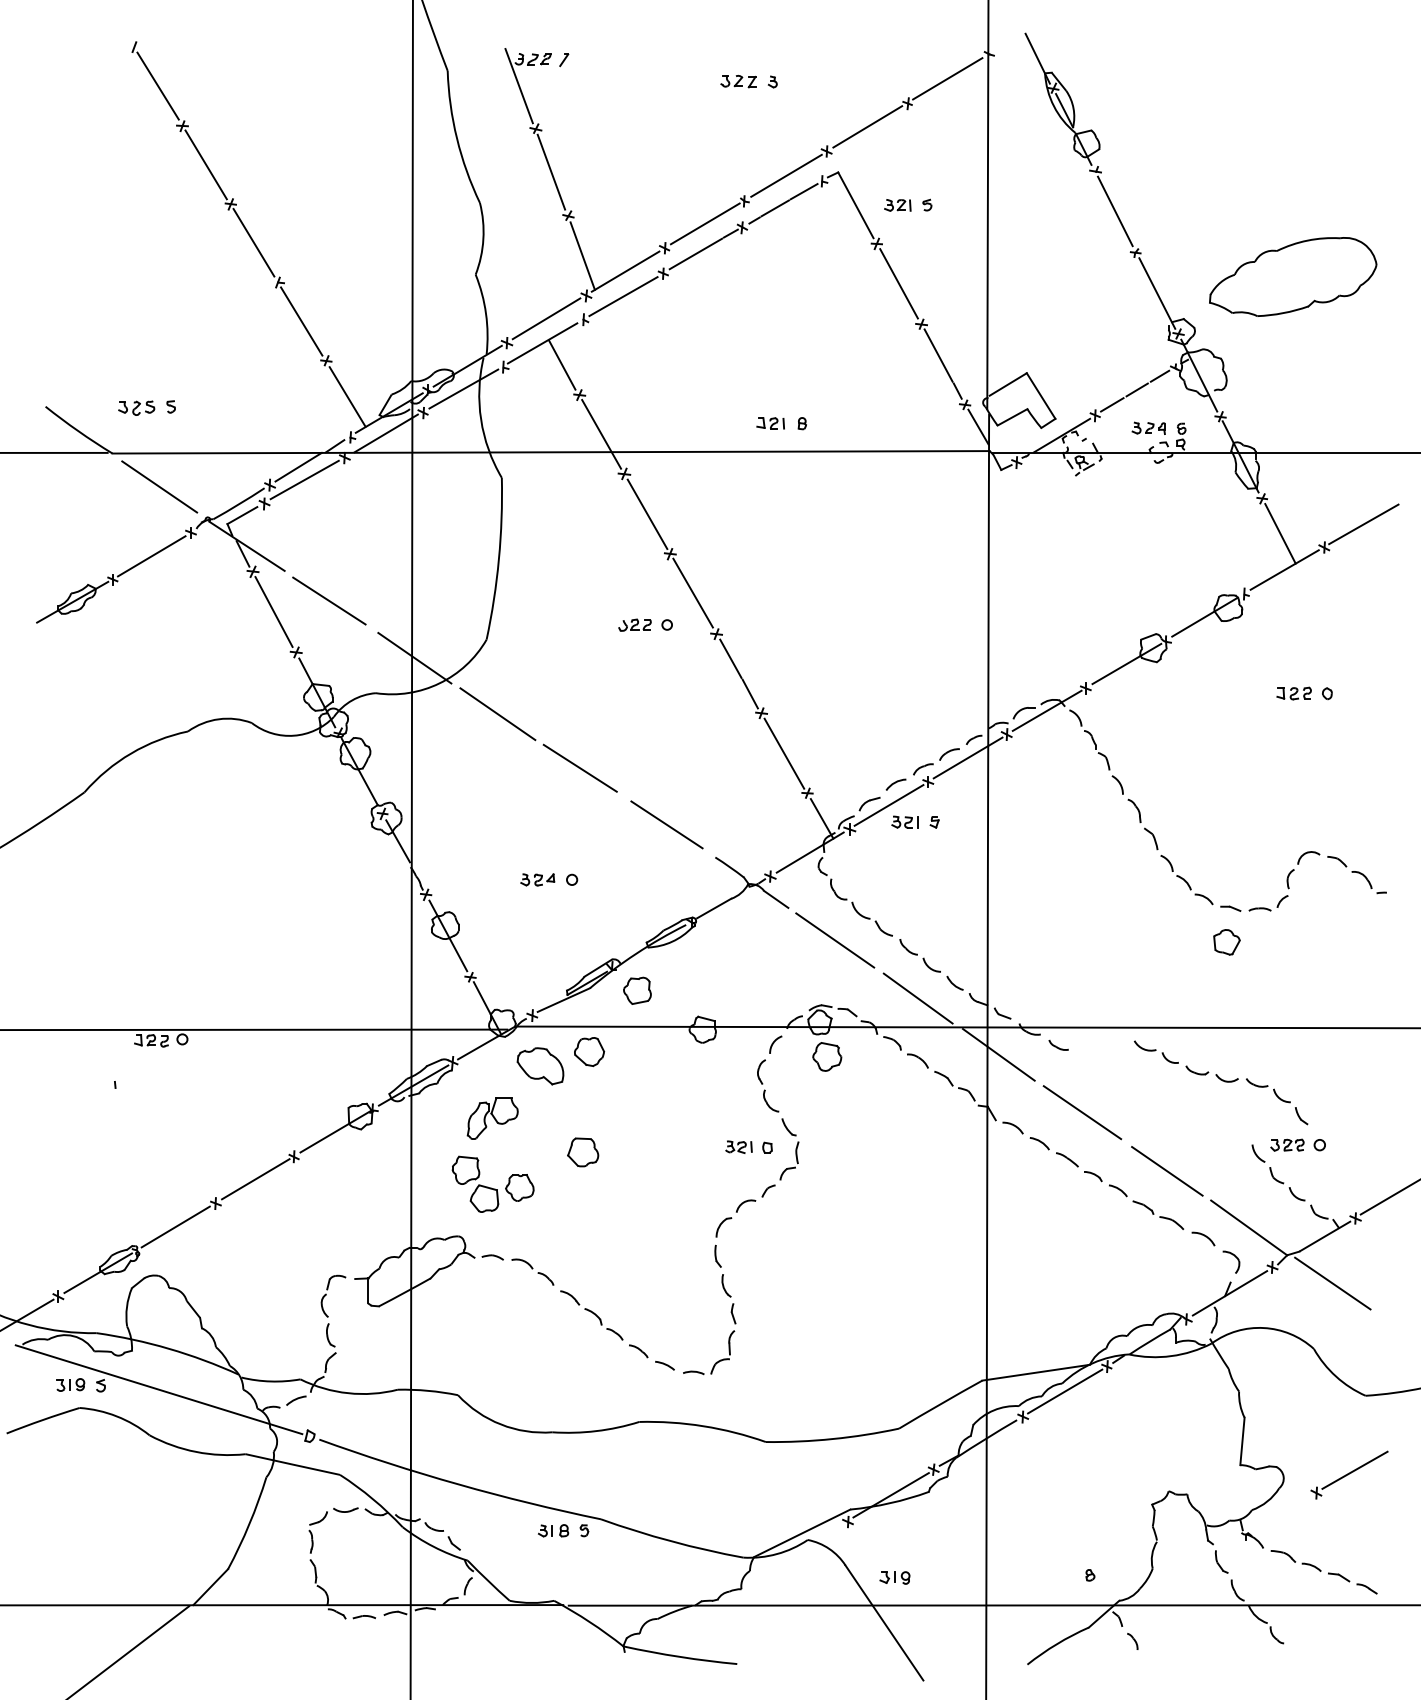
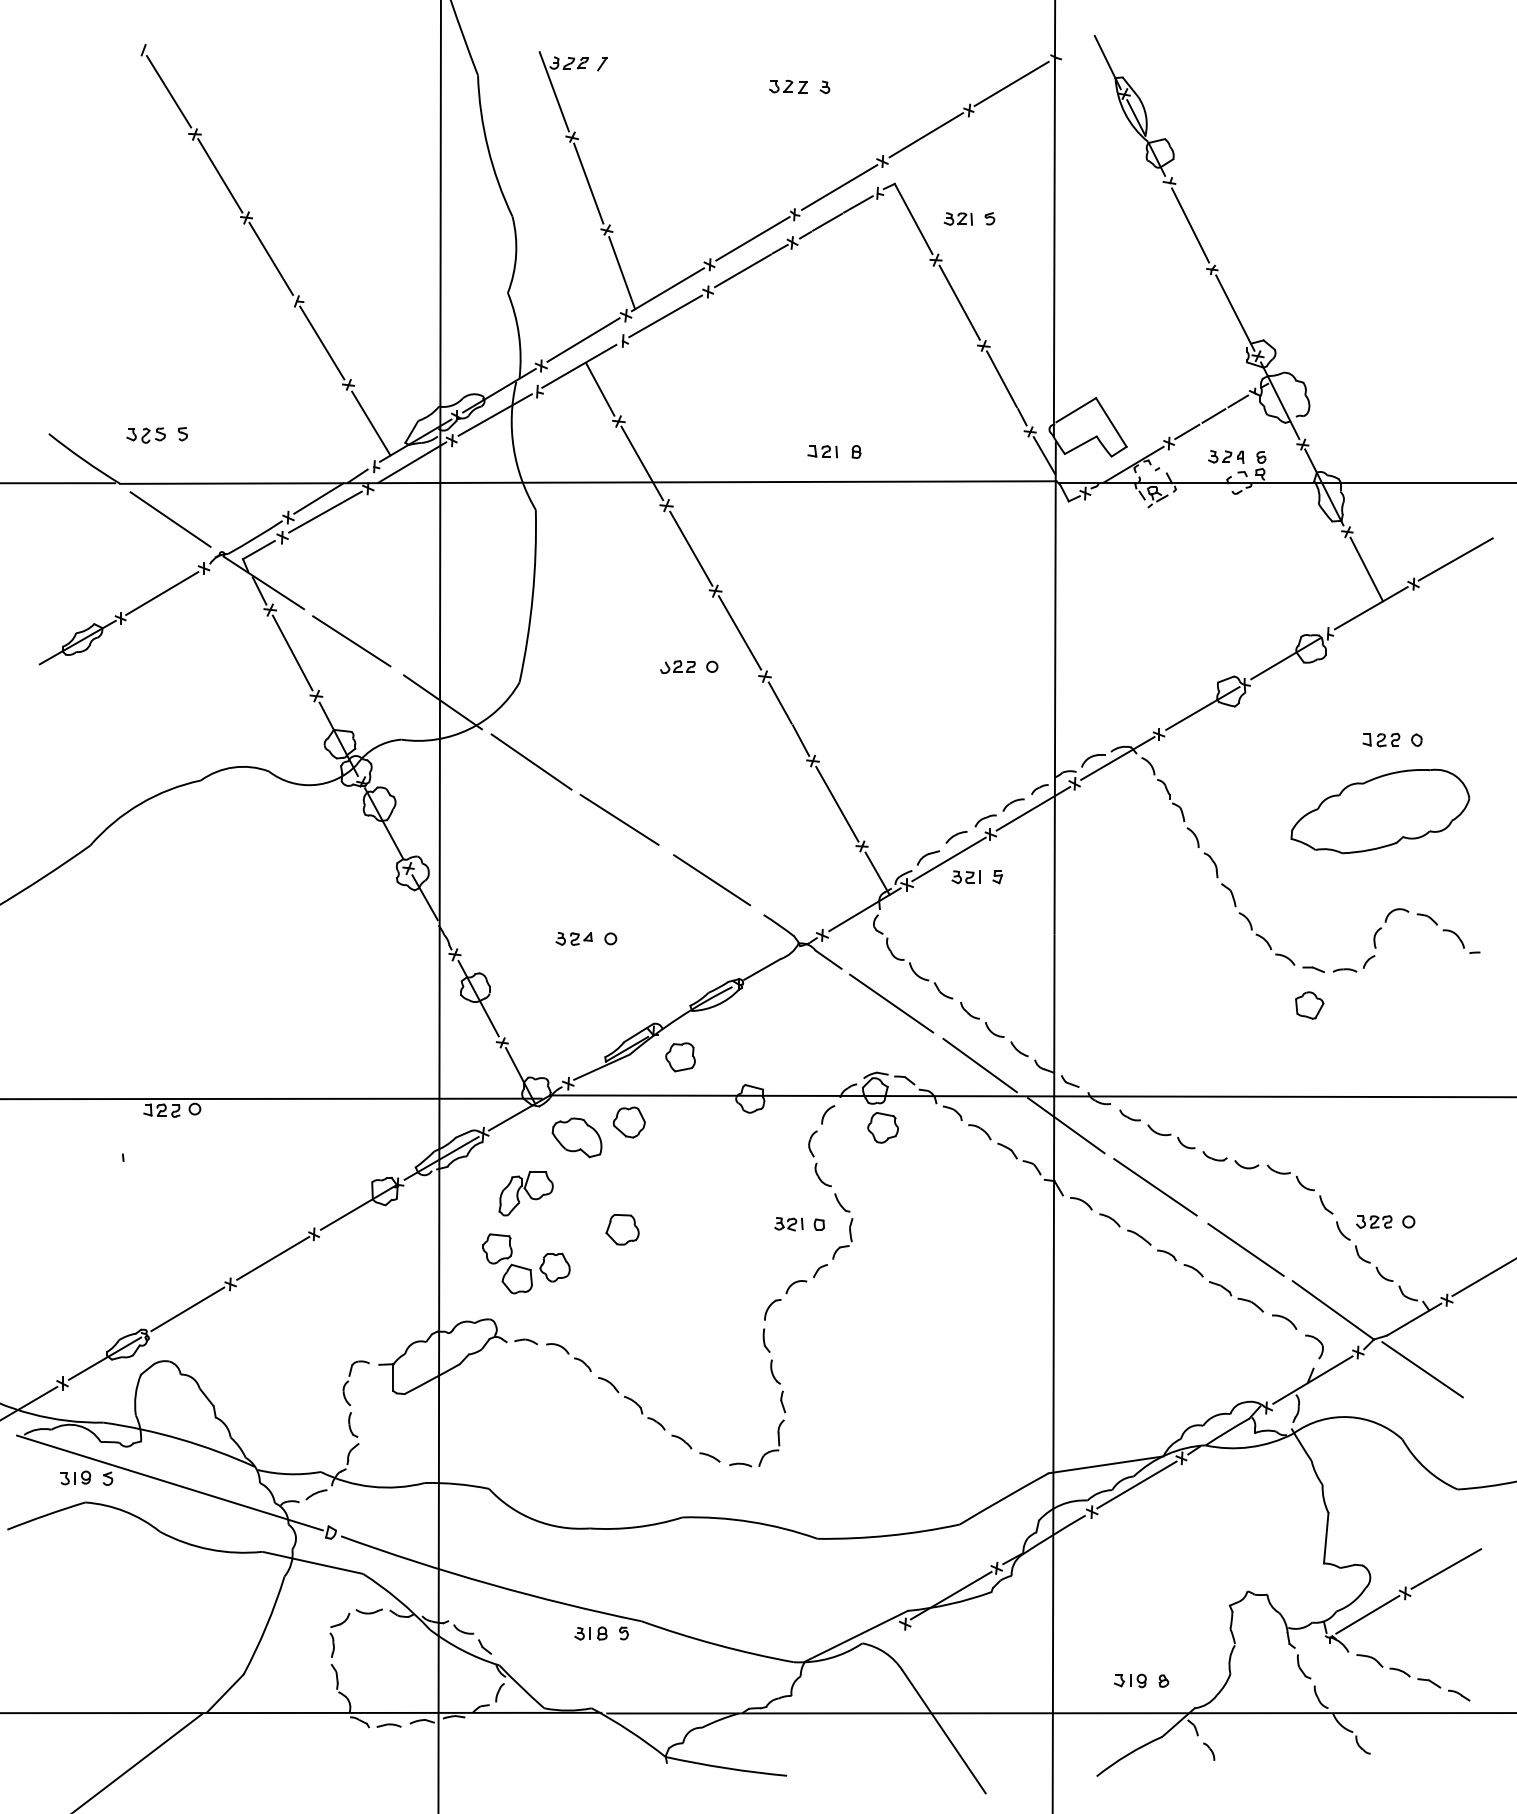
part: (1293, 277) -> (1380, 811), moved
part: (1221, 1082) -> (1240, 1169), moved
line: (1281, 1512) -> (1367, 1614), added
part: (895, 1577) -> (1130, 1680), moved

